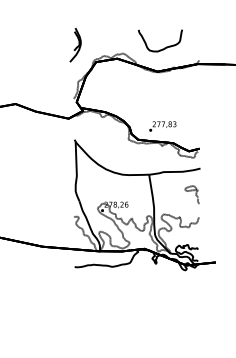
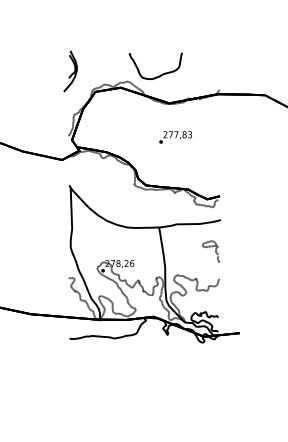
curve: (164, 47) -> (160, 74), moved
text: (162, 126) -> (175, 137), moved

